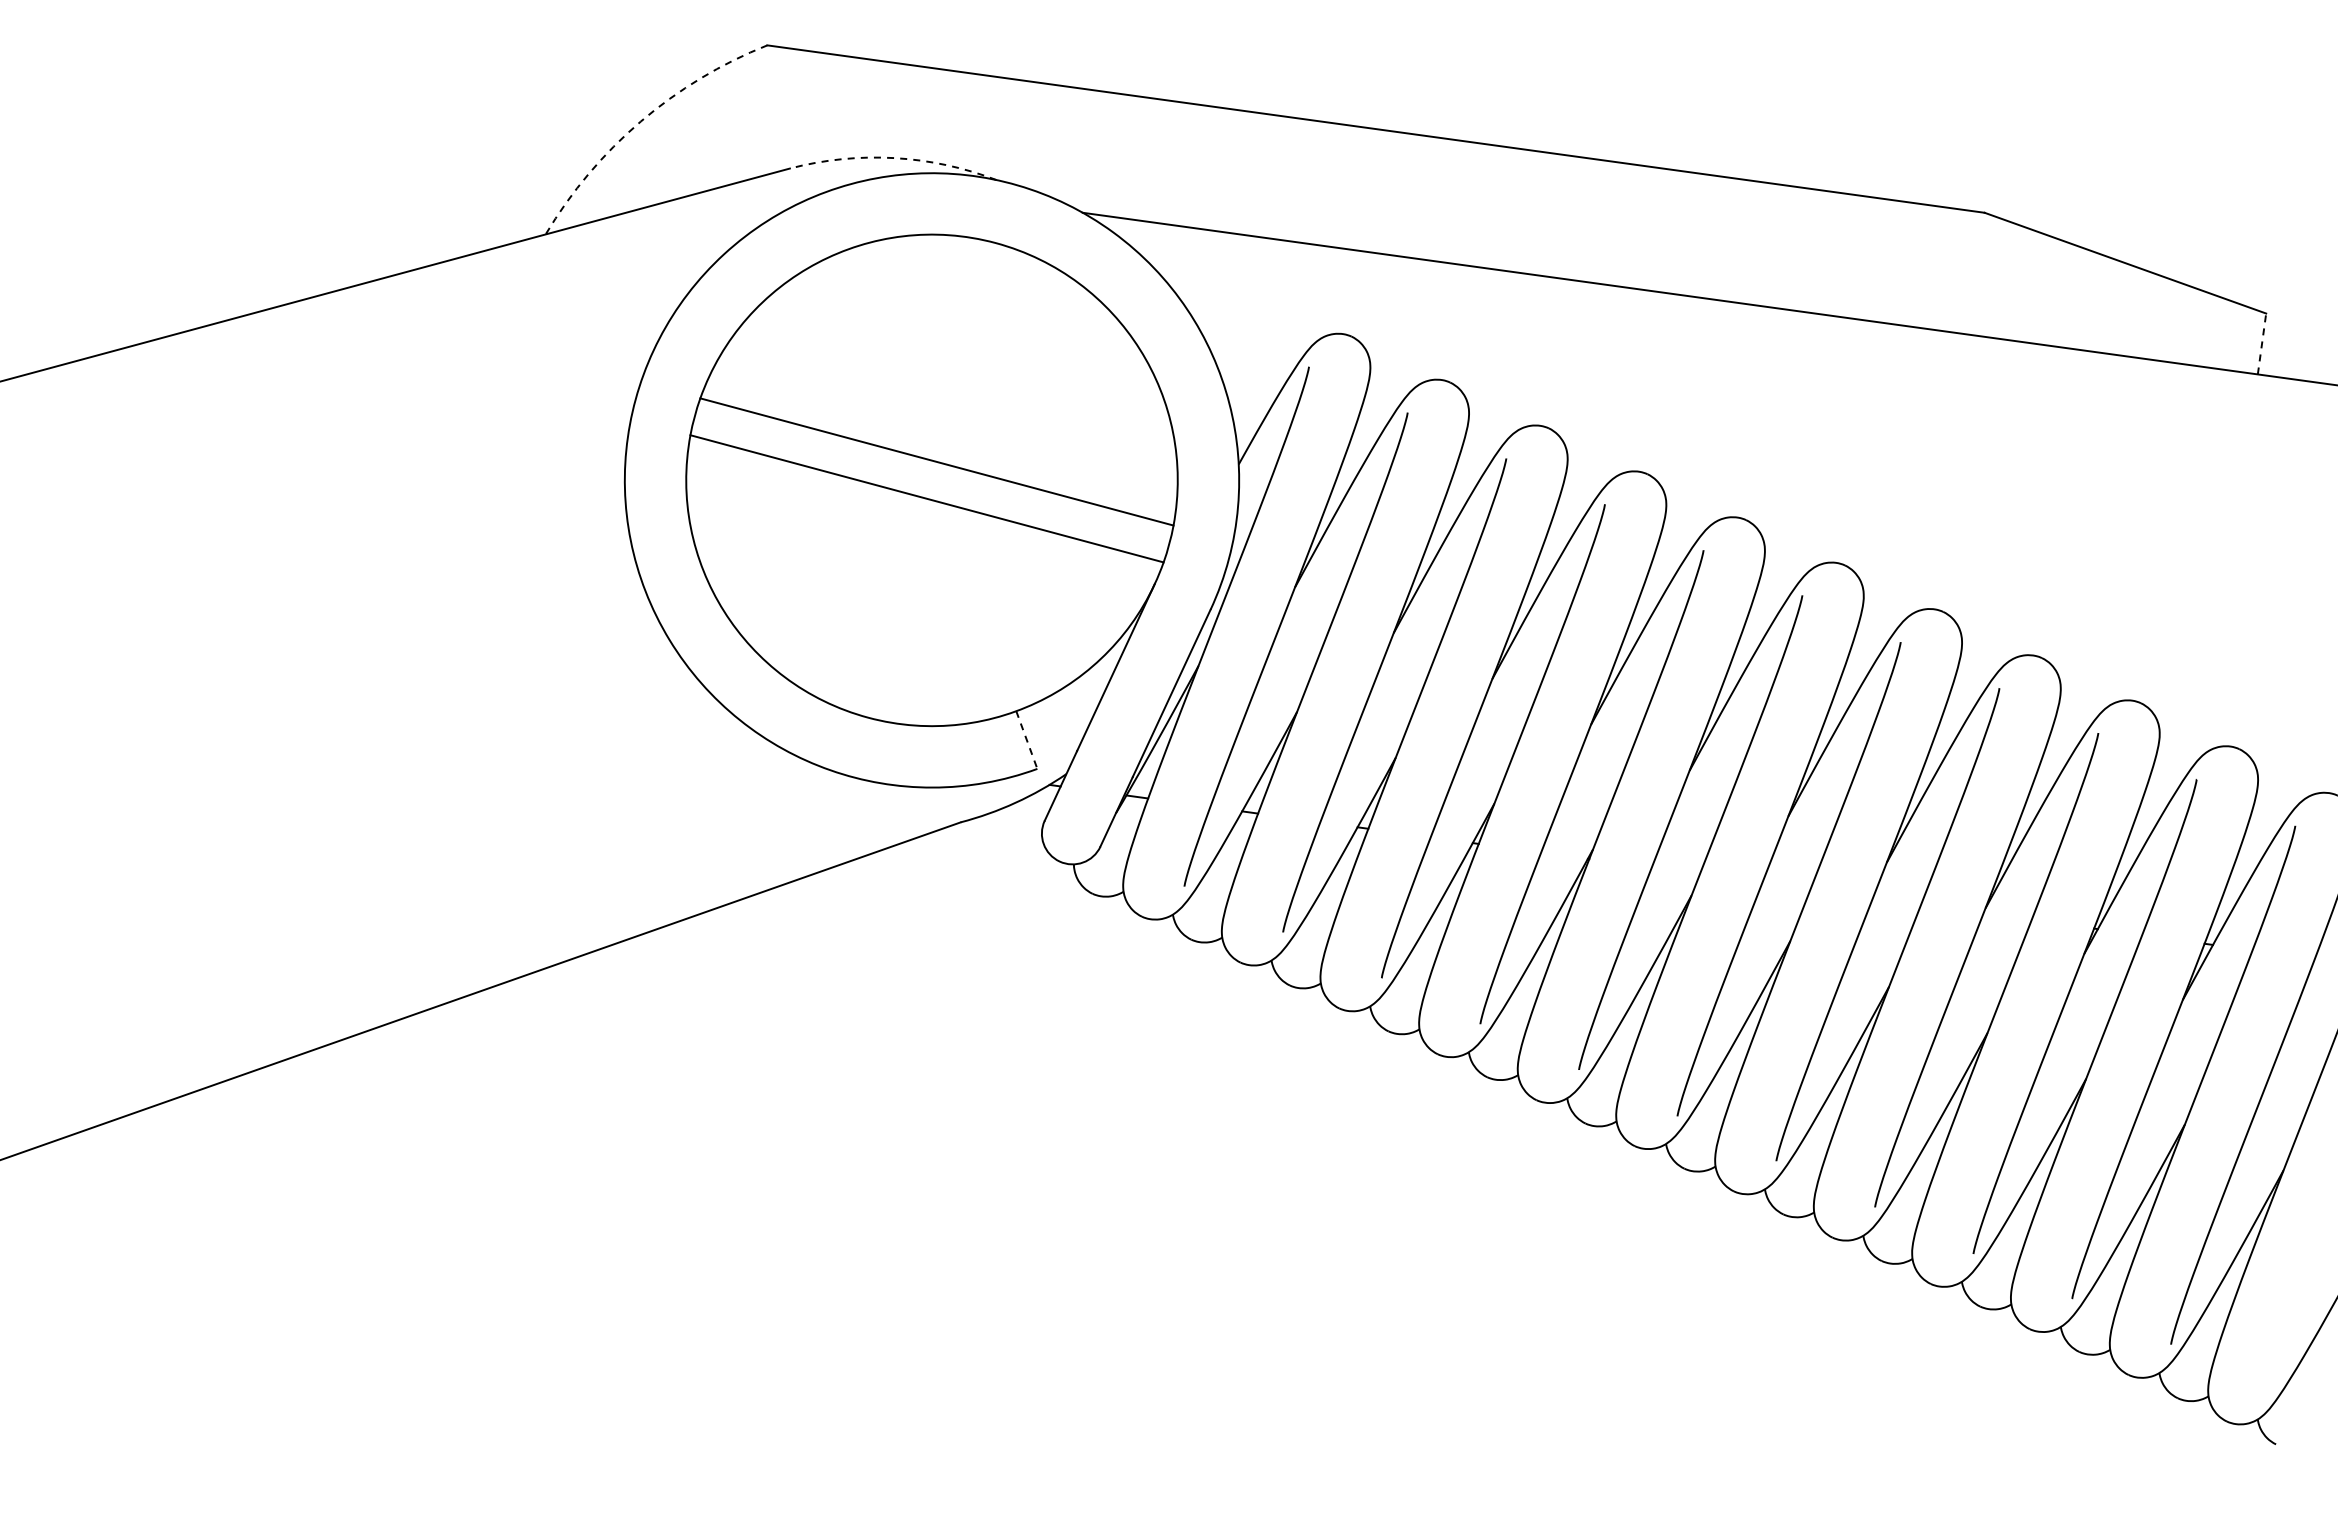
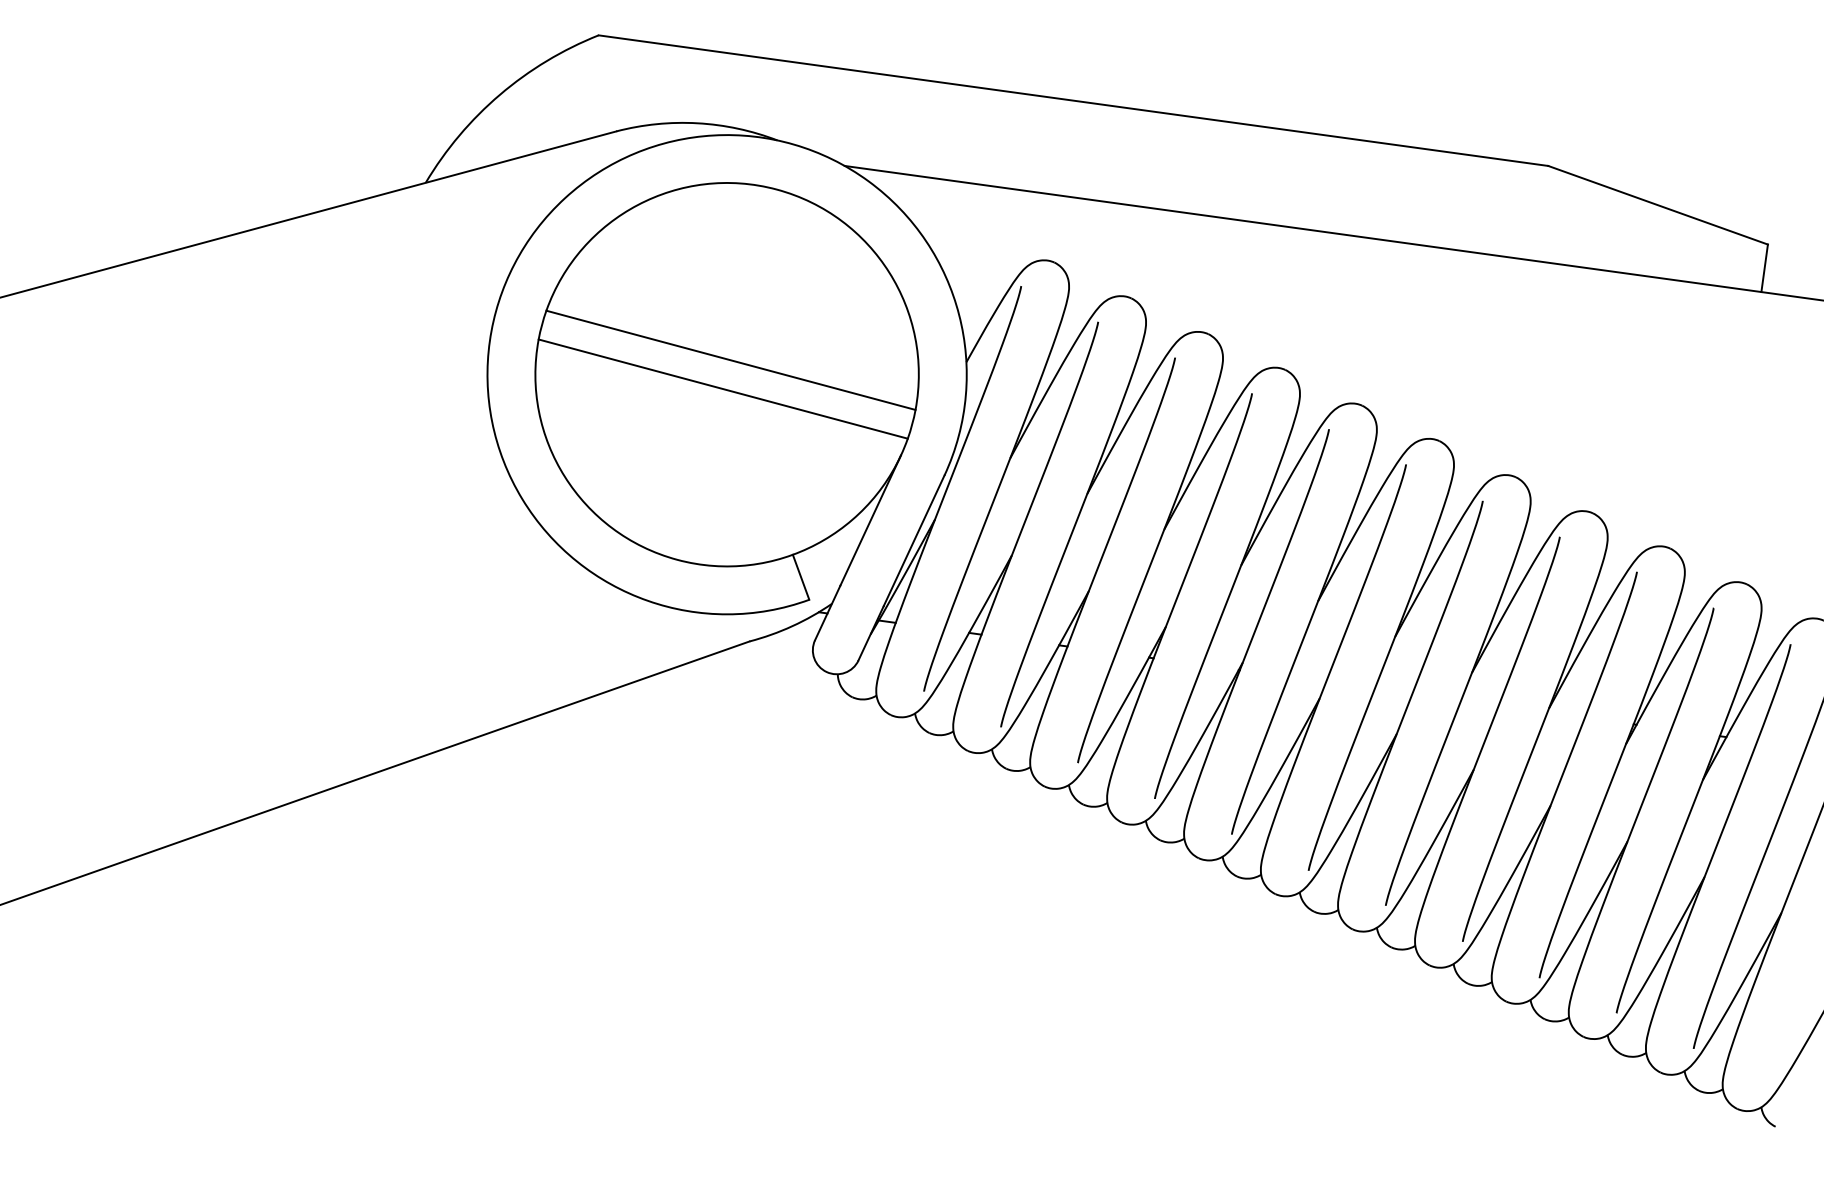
arc: (640, 121) -> (499, 94), dashed -> solid
arc: (894, 158) -> (697, 123), dashed -> solid
line: (2262, 343) -> (1765, 267), dashed -> solid
line: (1026, 740) -> (800, 577), dashed -> solid

